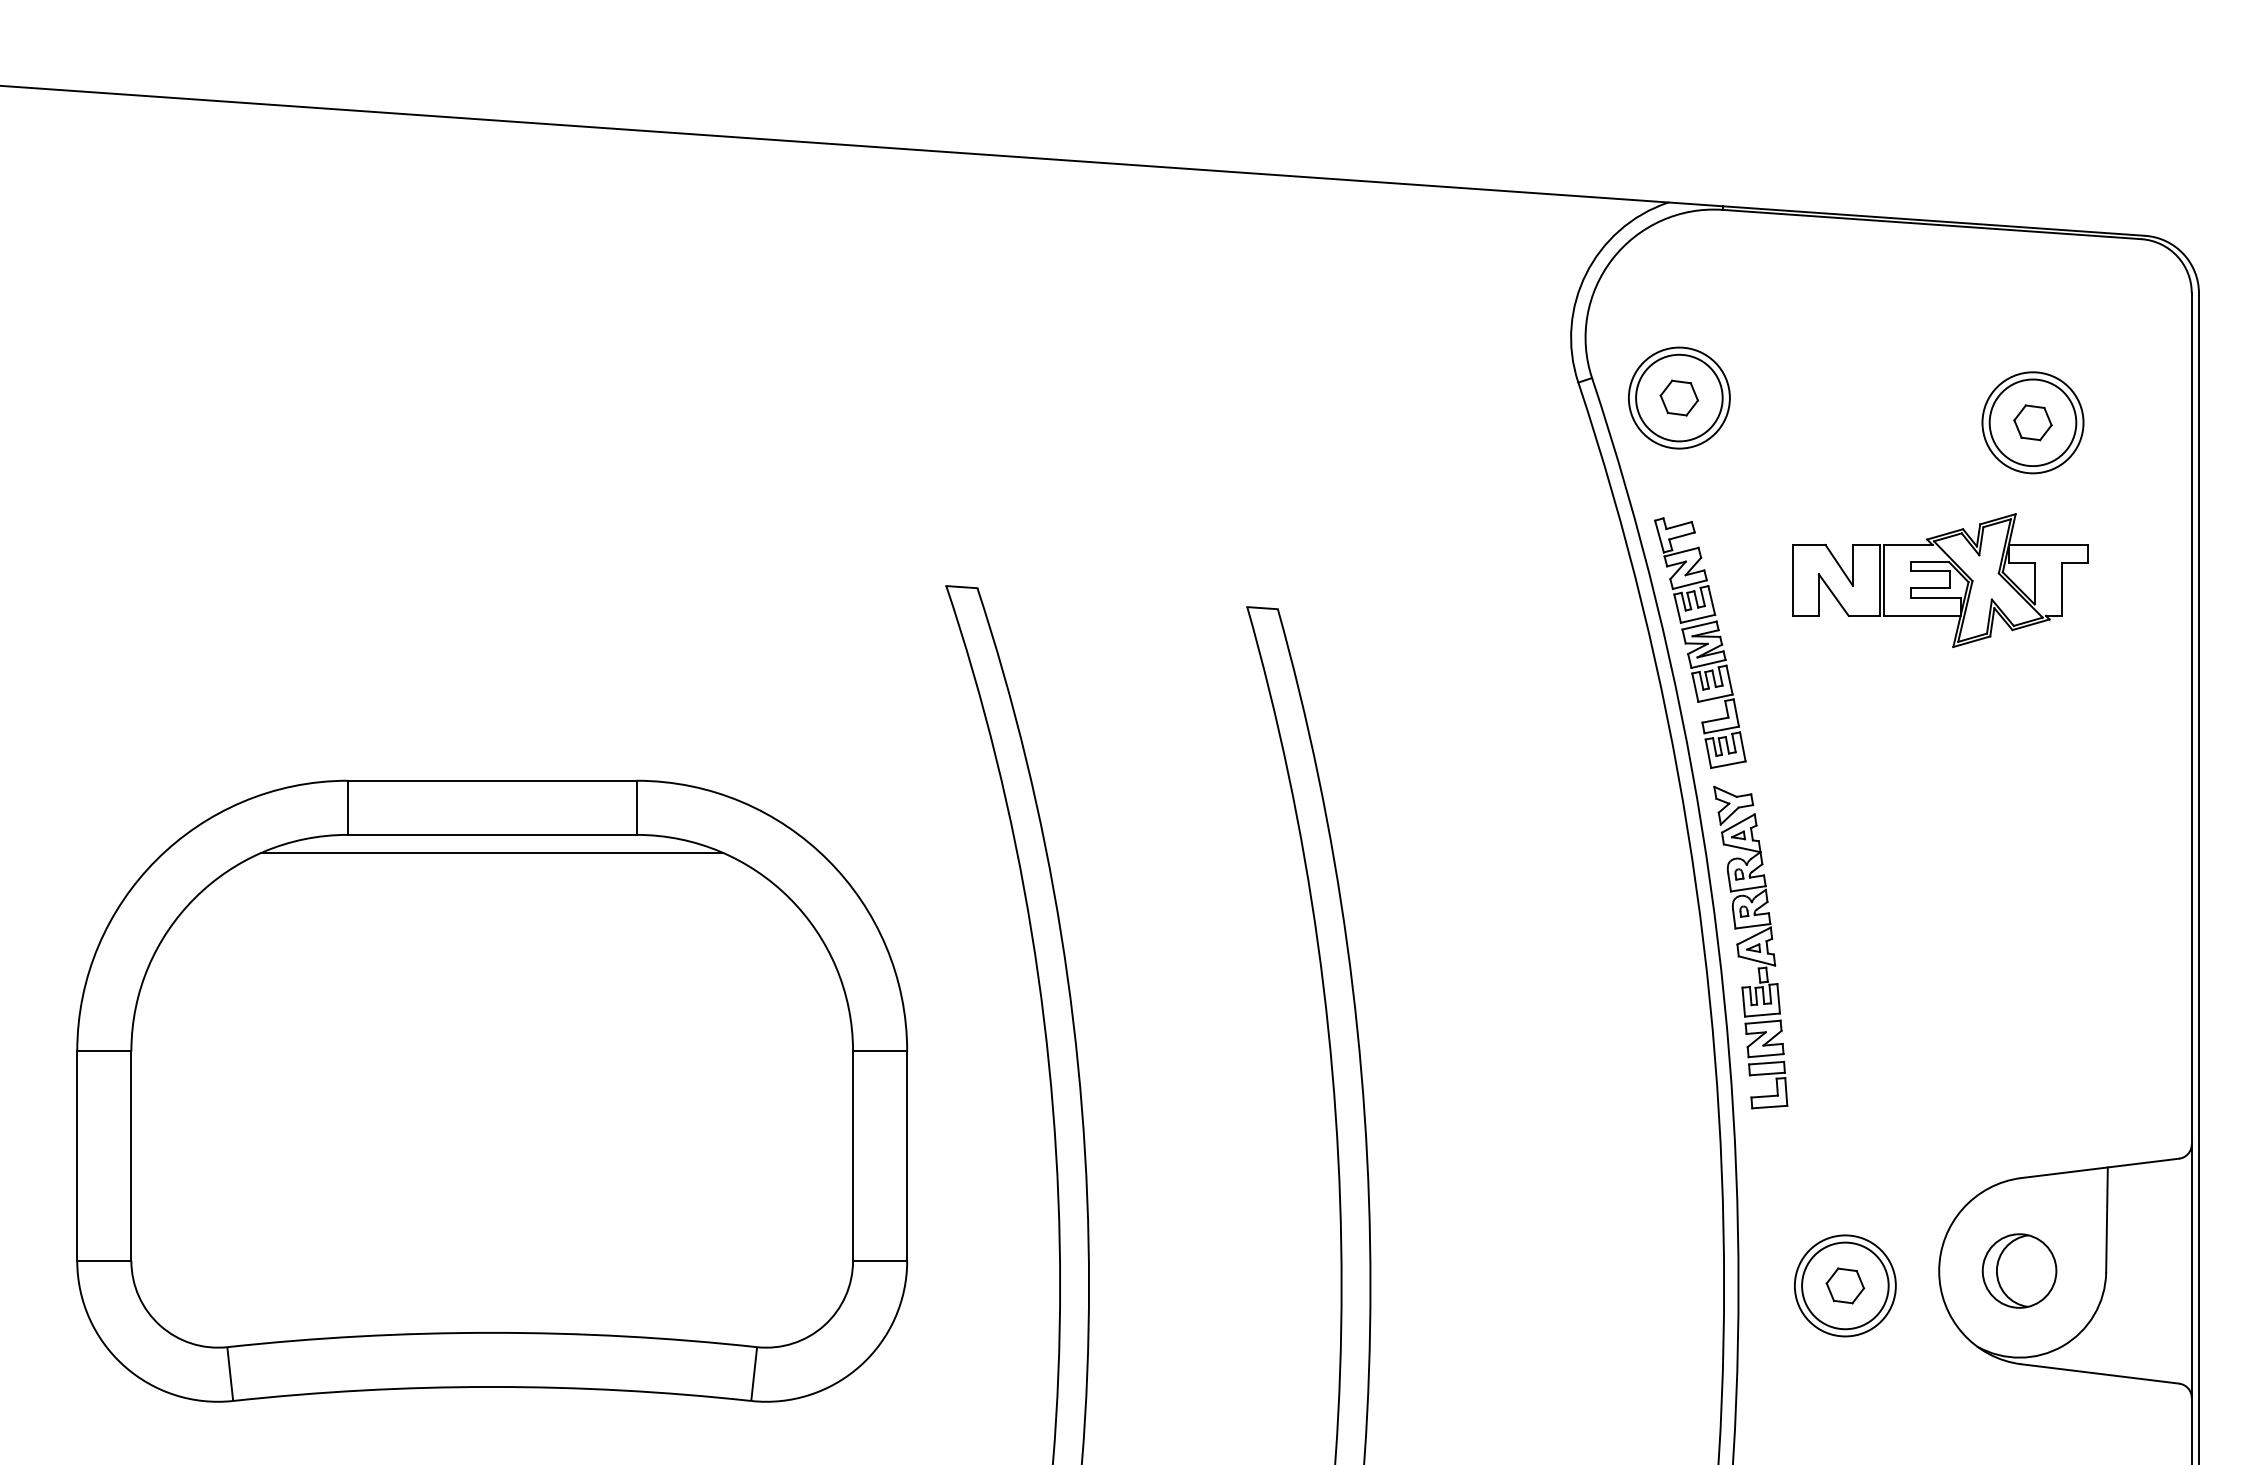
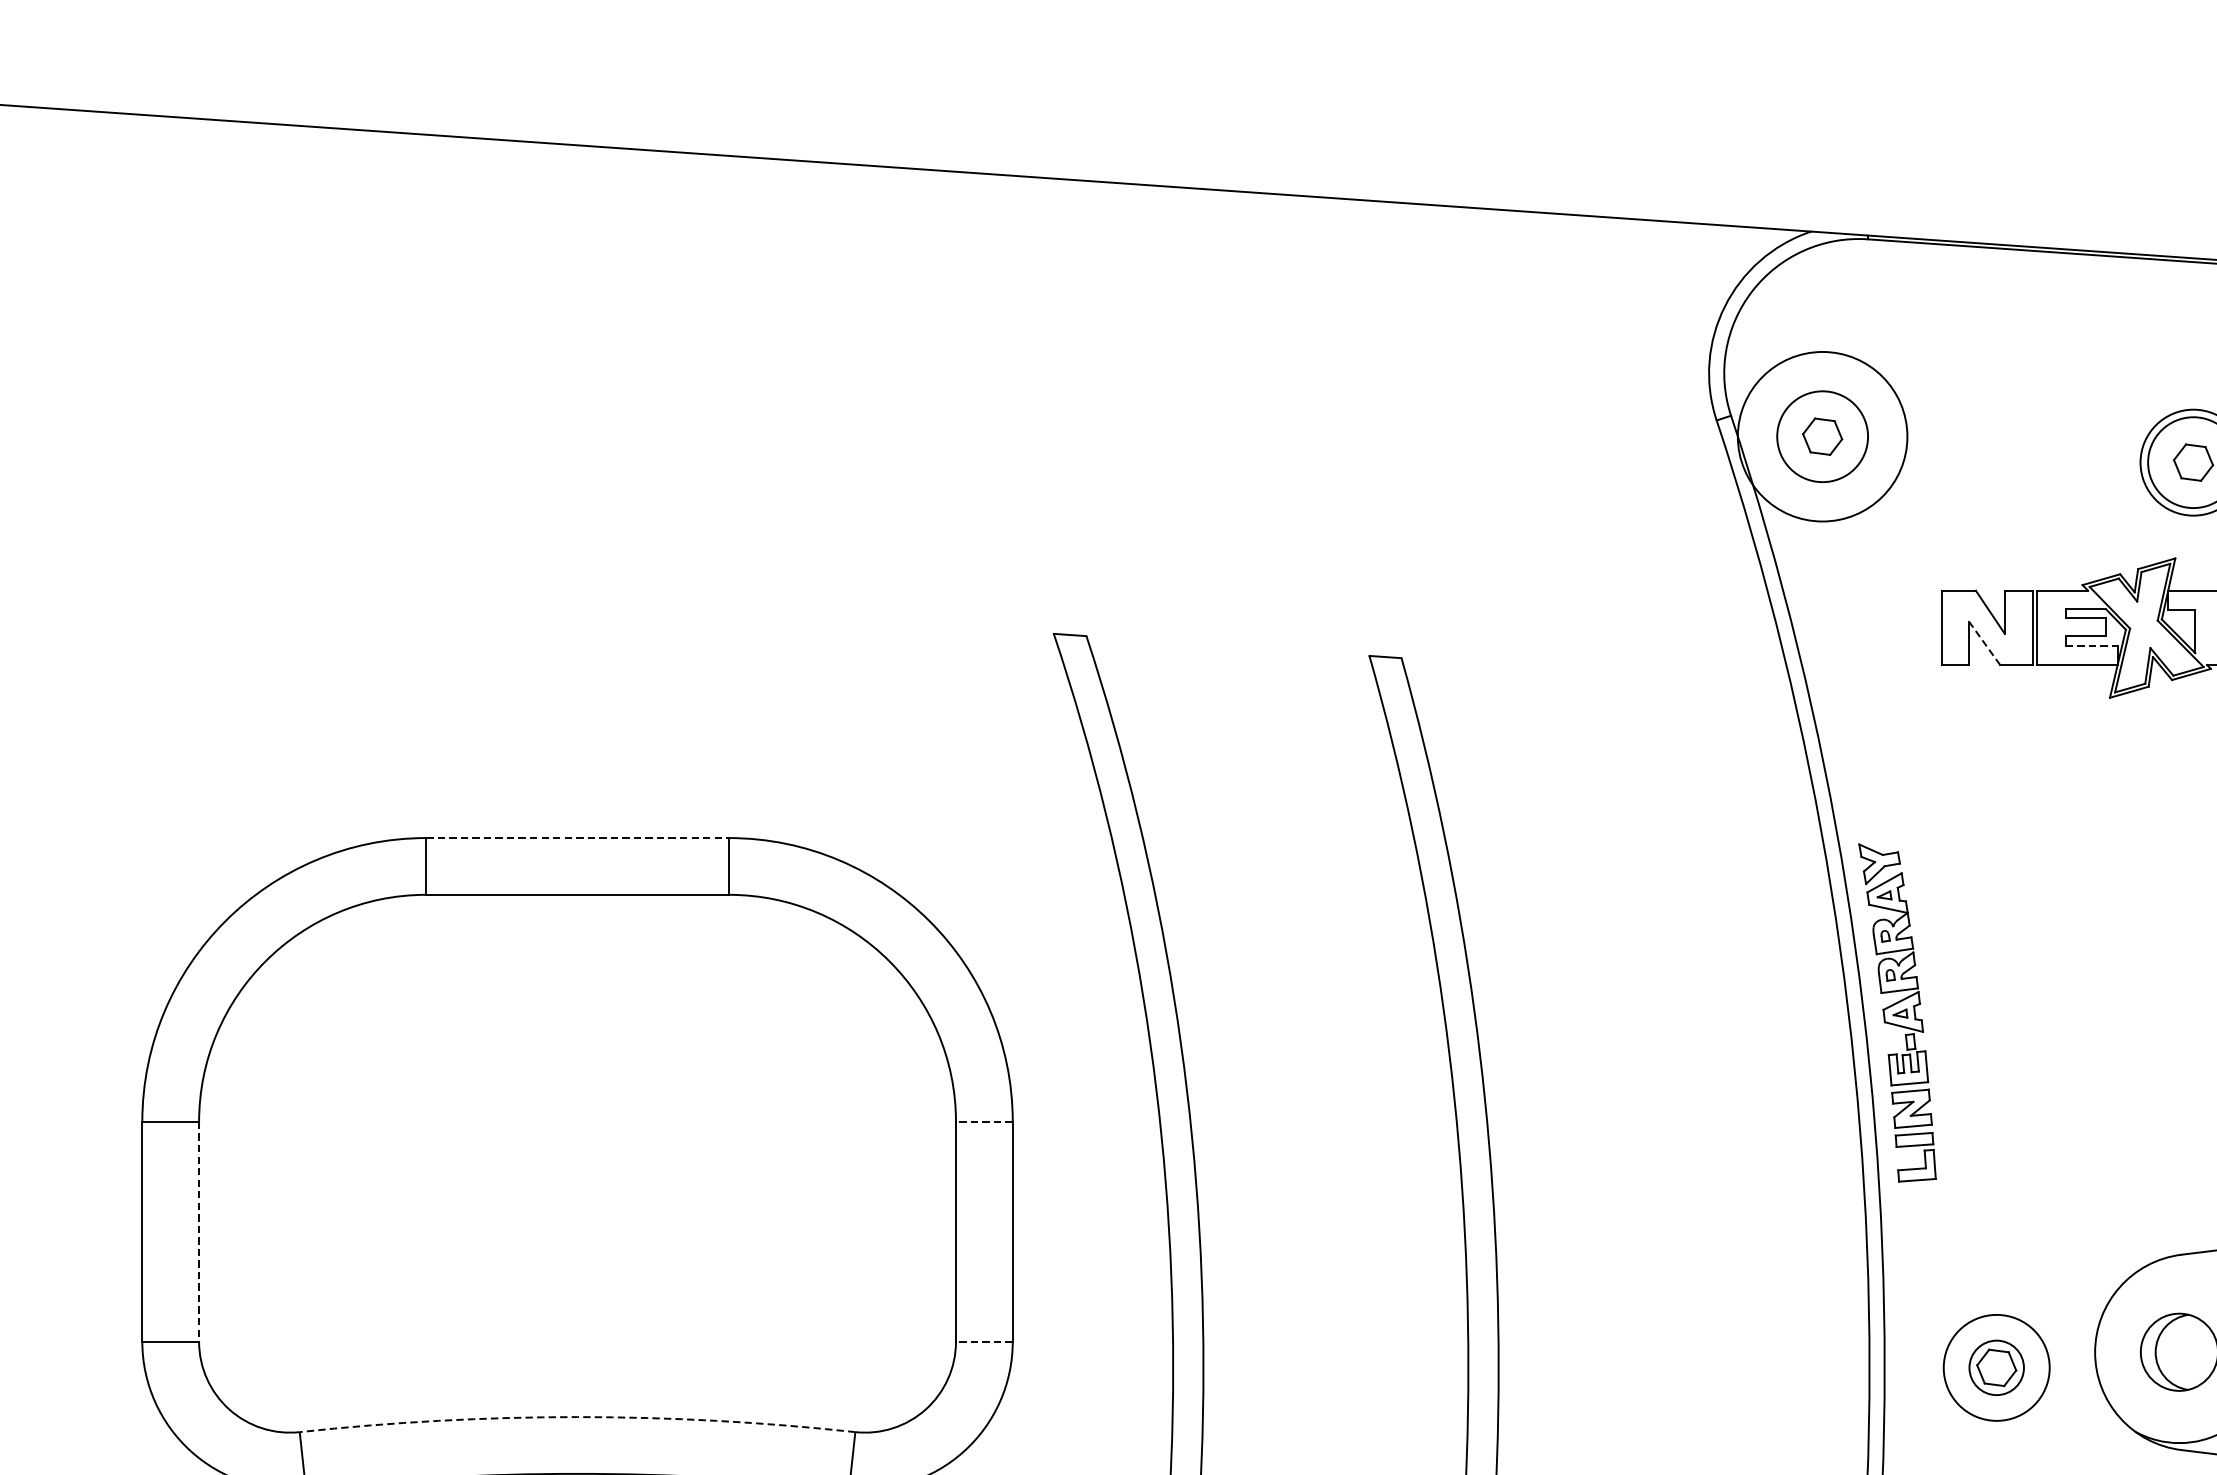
circle: (1678, 397) -> (1821, 436), size x1.6
line: (1833, 595) -> (1984, 643), solid -> dashed
line: (1936, 597) -> (2092, 645), solid -> dashed
part: (1700, 643) -> (1844, 694), removed
line: (492, 780) -> (577, 837), solid -> dashed
line: (492, 852) -> (577, 913), removed
line: (879, 1051) -> (983, 1122), solid -> dashed
line: (131, 1156) -> (199, 1232), solid -> dashed
line: (879, 1261) -> (983, 1342), solid -> dashed
circle: (1845, 1285) -> (1996, 1367), size x0.6
arc: (492, 1332) -> (577, 1416), solid -> dashed

